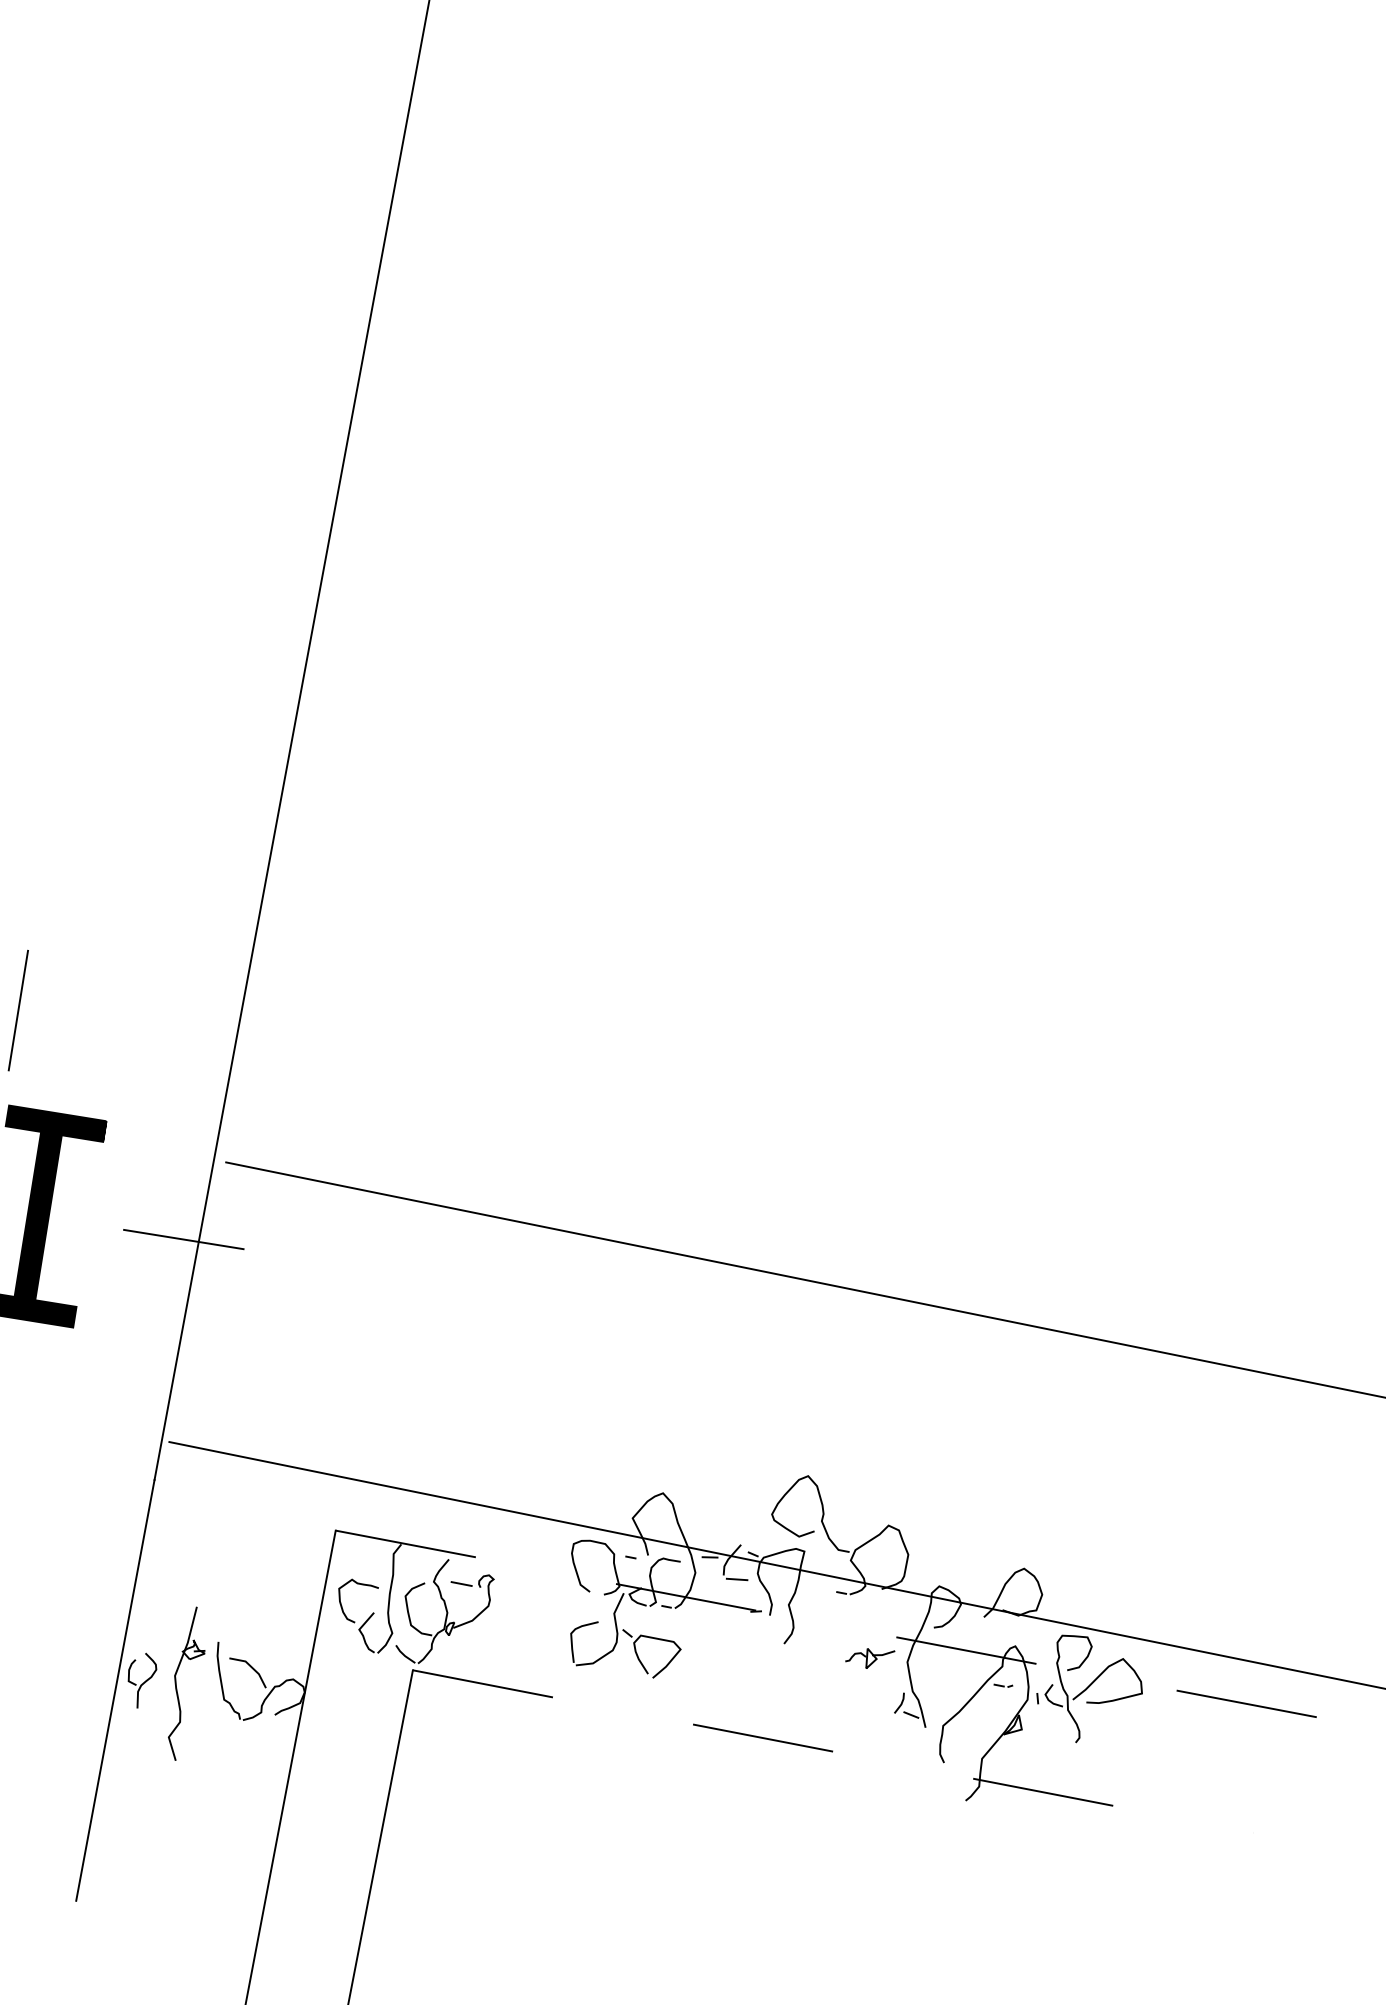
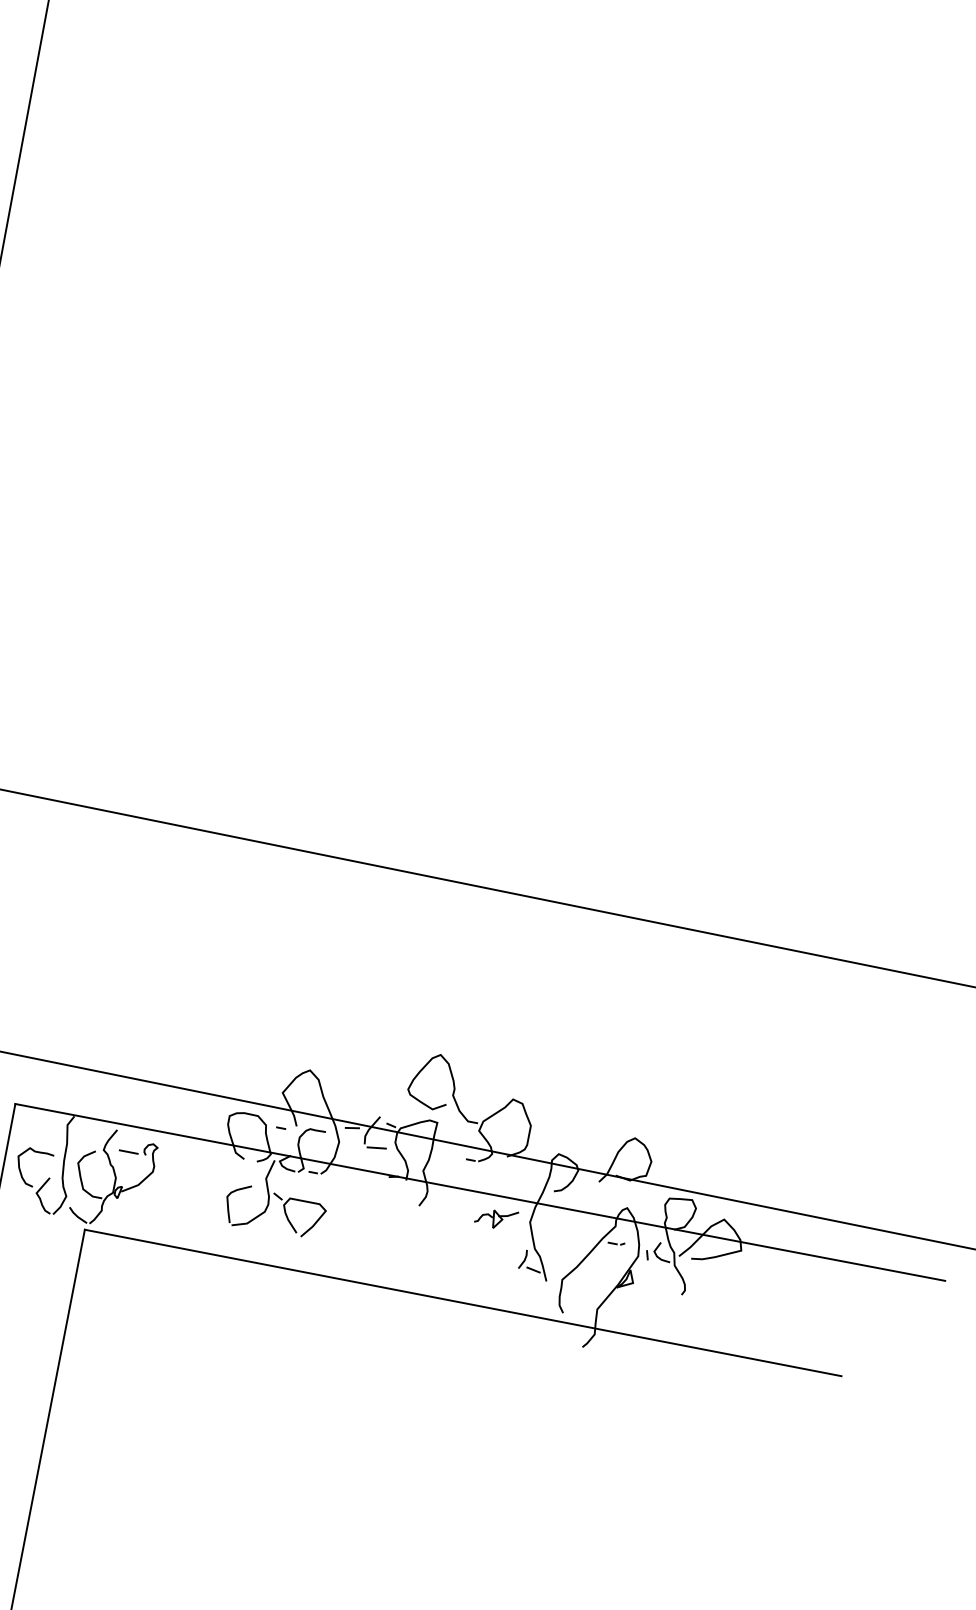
line: (852, 1628) -> (480, 1192), dashed -> solid
line: (833, 1751) -> (463, 1302), dashed -> solid

